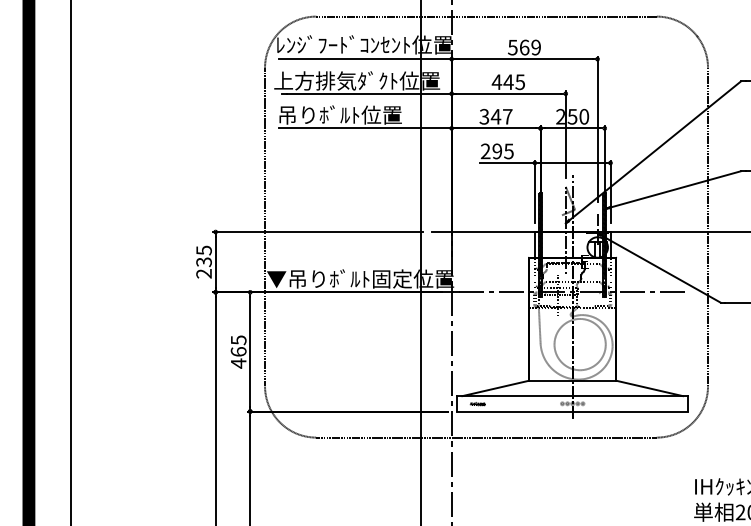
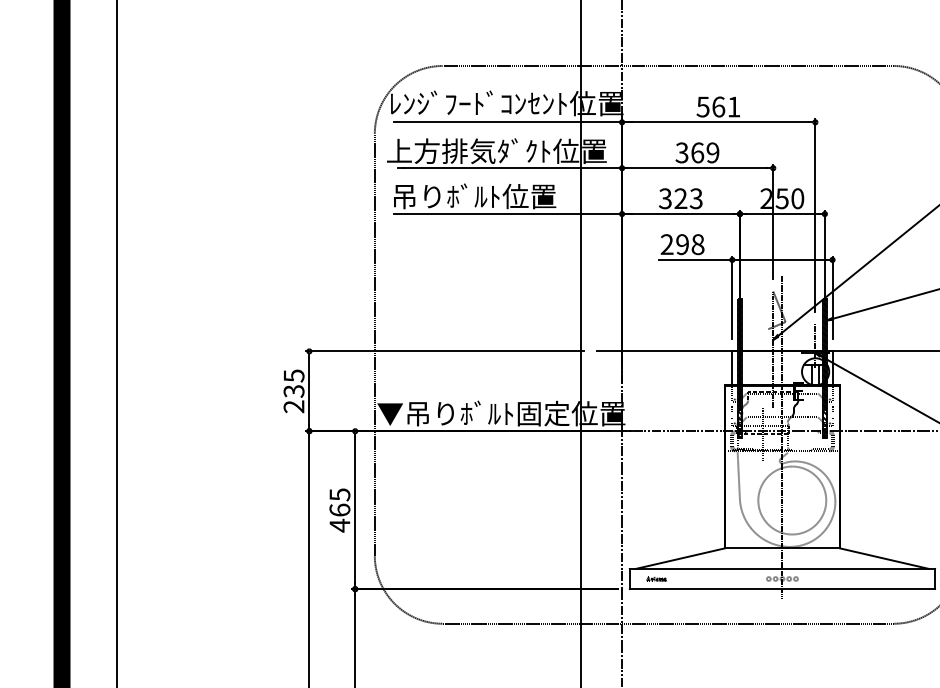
text: (535, 47) -> (733, 106), 569 -> 561
text: (507, 82) -> (696, 153), 445 -> 369
text: (501, 116) -> (688, 198), 347 -> 323
text: (508, 151) -> (697, 244), 295 -> 298

